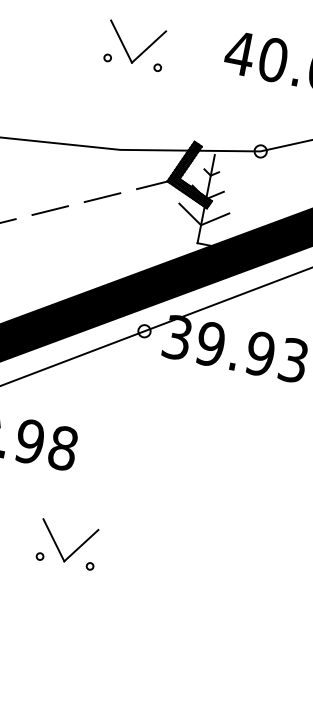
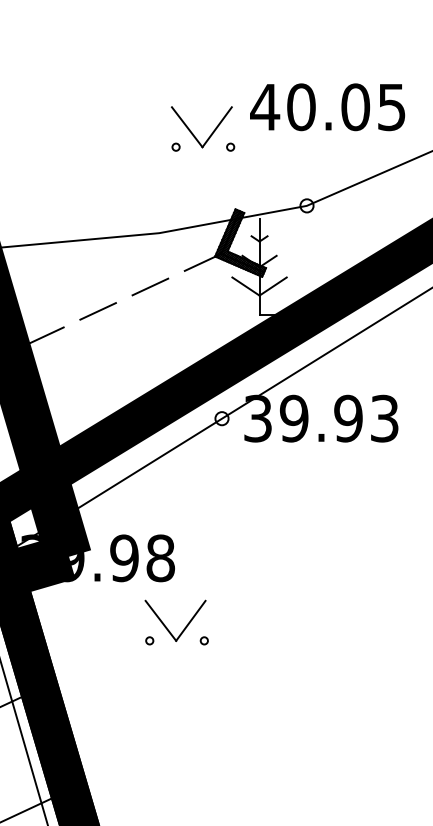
part: (141, 52) -> (210, 134), moved
part: (74, 550) -> (184, 627), moved

